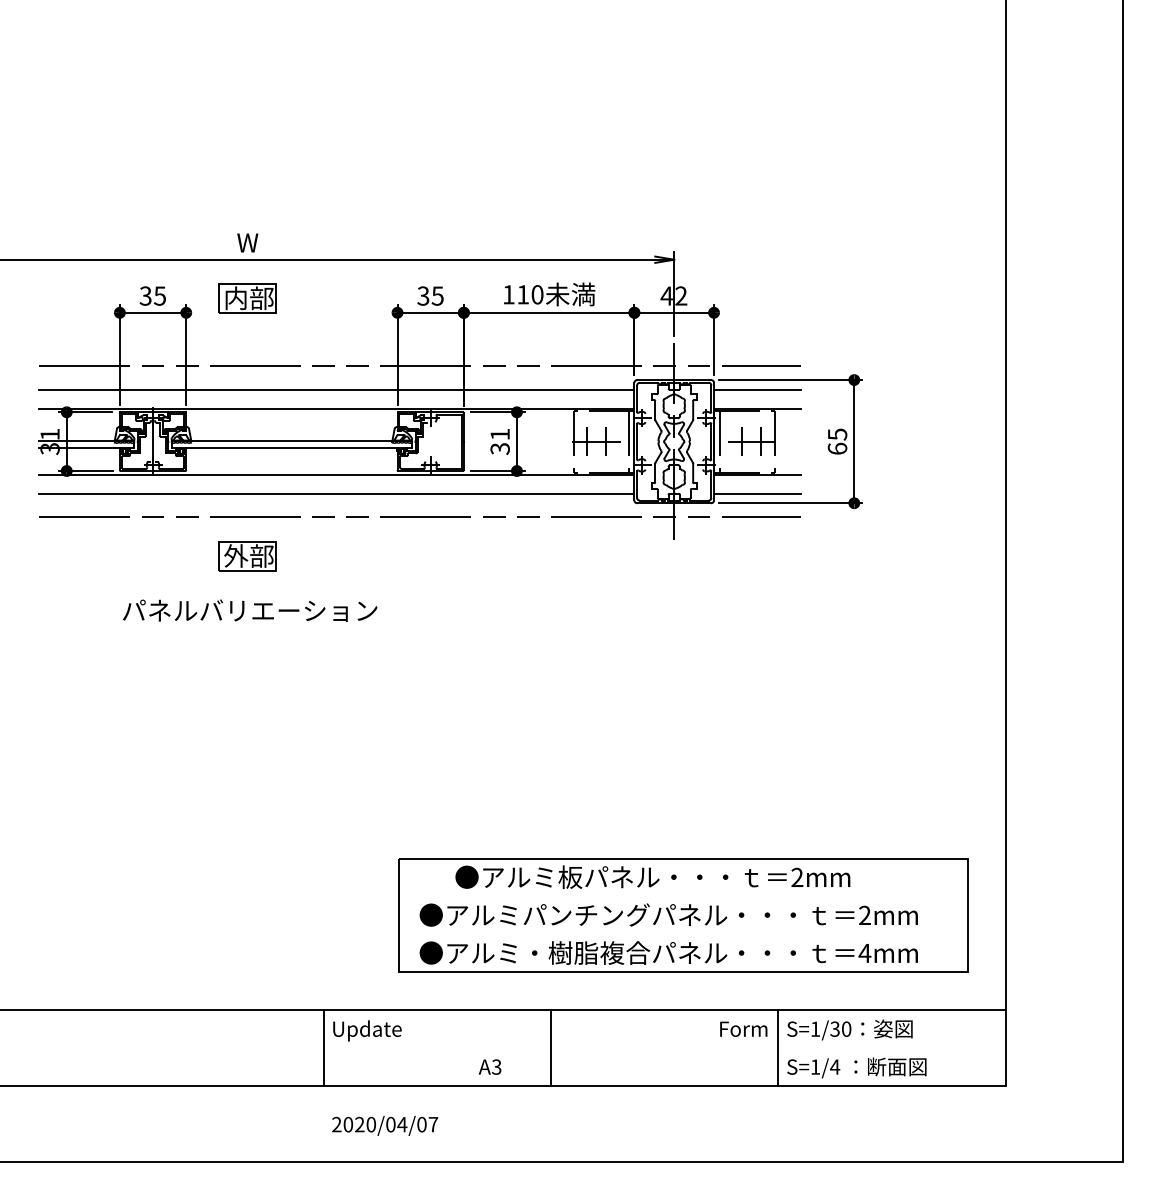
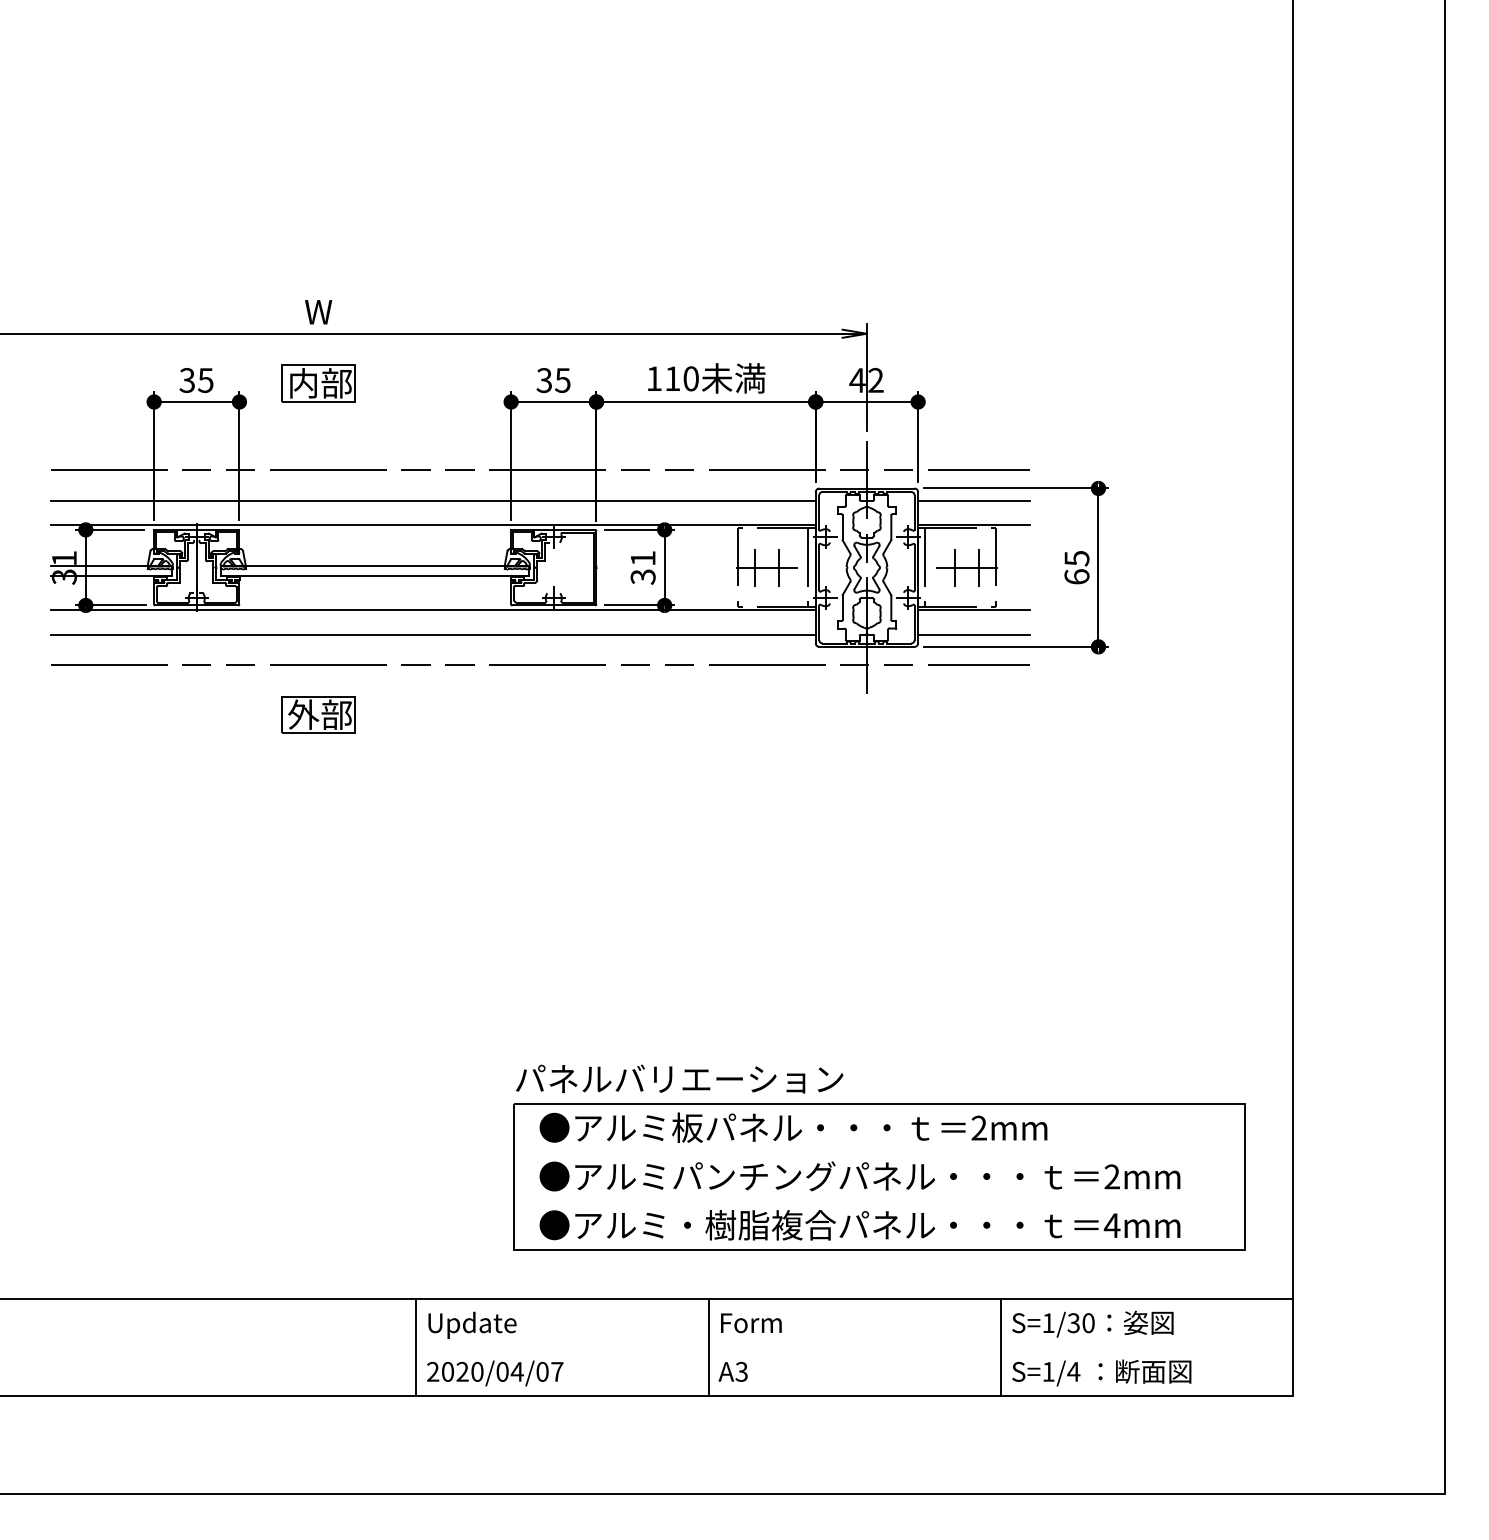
text: (250, 610) -> (679, 1078), moved
text: (652, 877) -> (793, 1127), moved
text: (743, 1029) -> (751, 1323), moved
text: (489, 1066) -> (732, 1371), moved
text: (385, 1125) -> (495, 1373), moved

